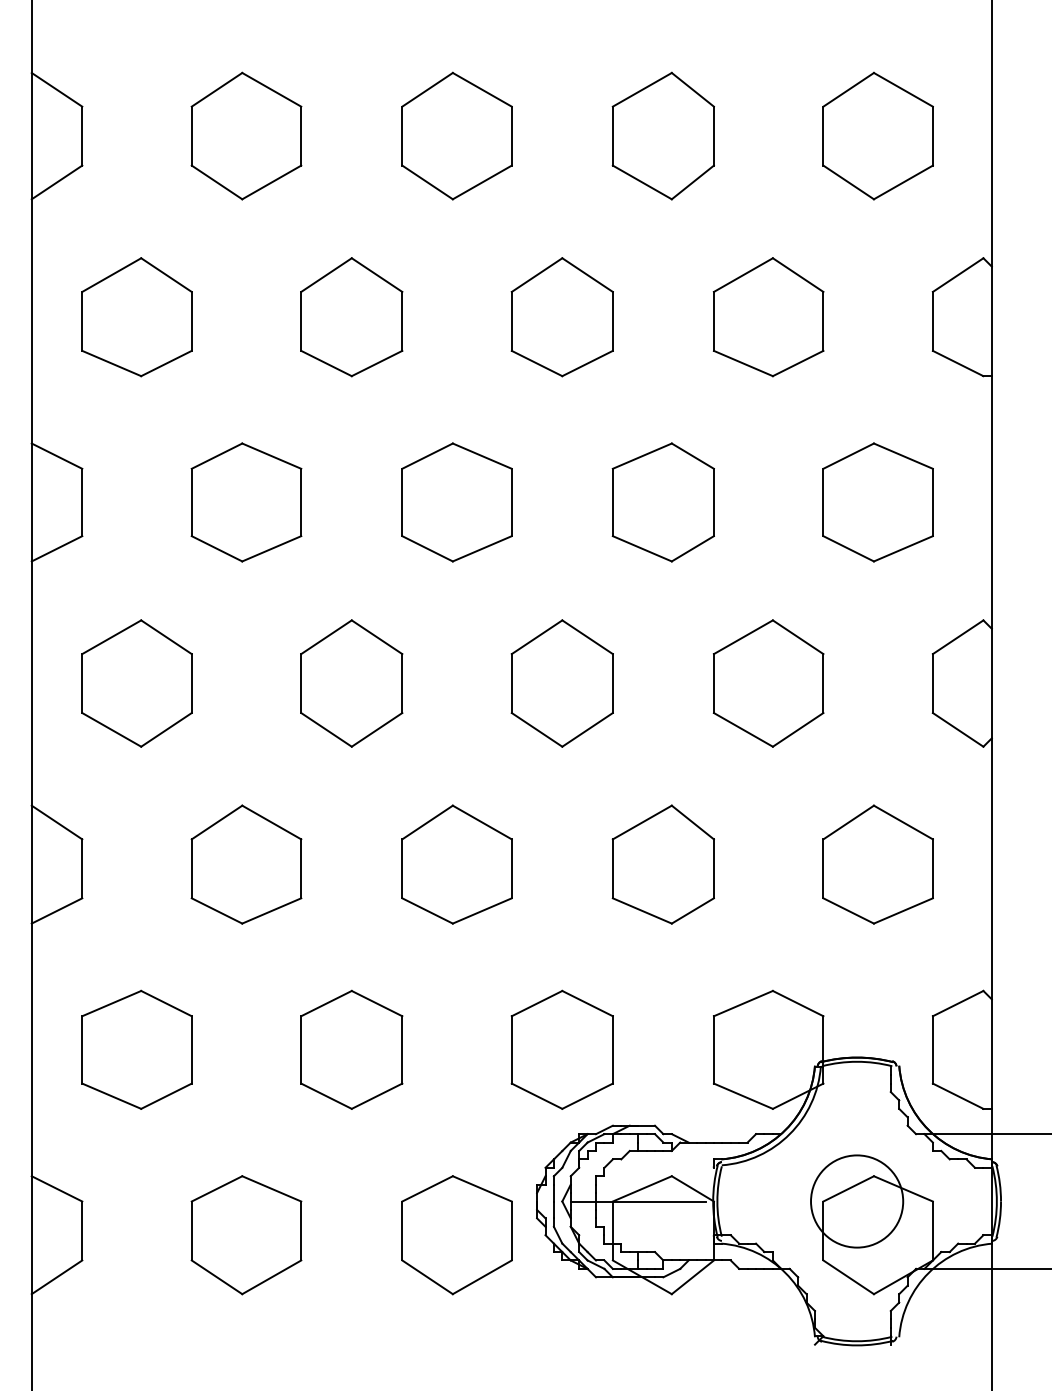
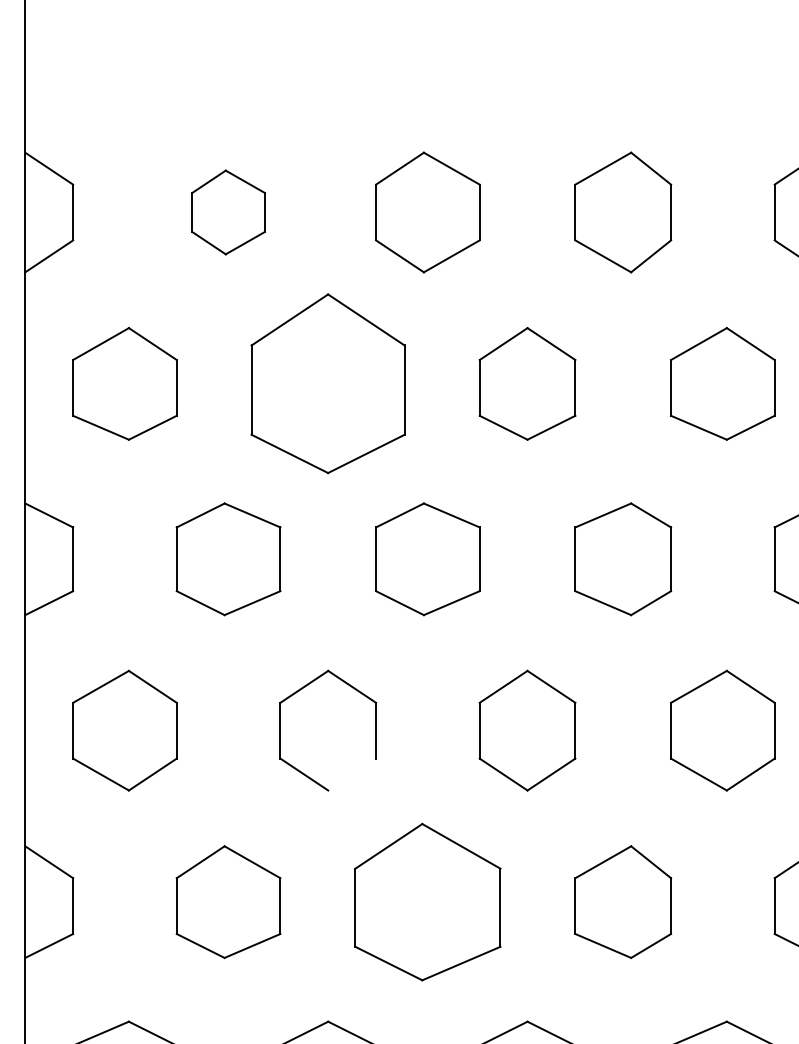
part: (246, 135) -> (228, 211), size x0.7
part: (351, 317) -> (327, 384), size x1.6
line: (376, 729) -> (351, 774), removed
part: (456, 864) -> (427, 901), size x1.4

